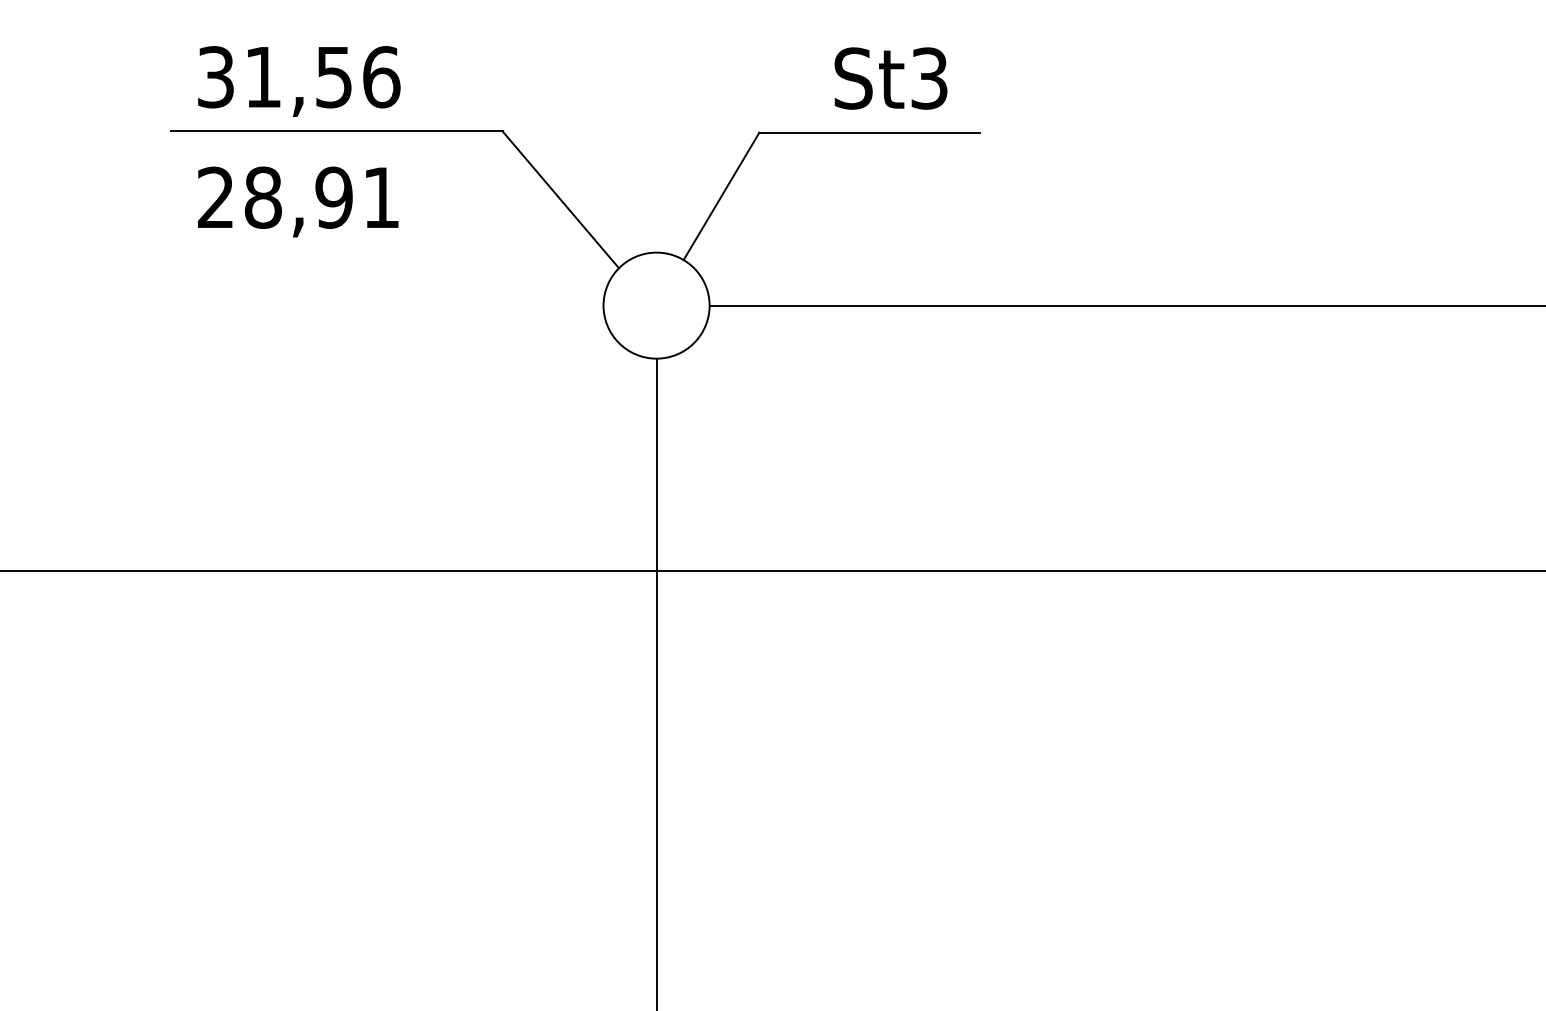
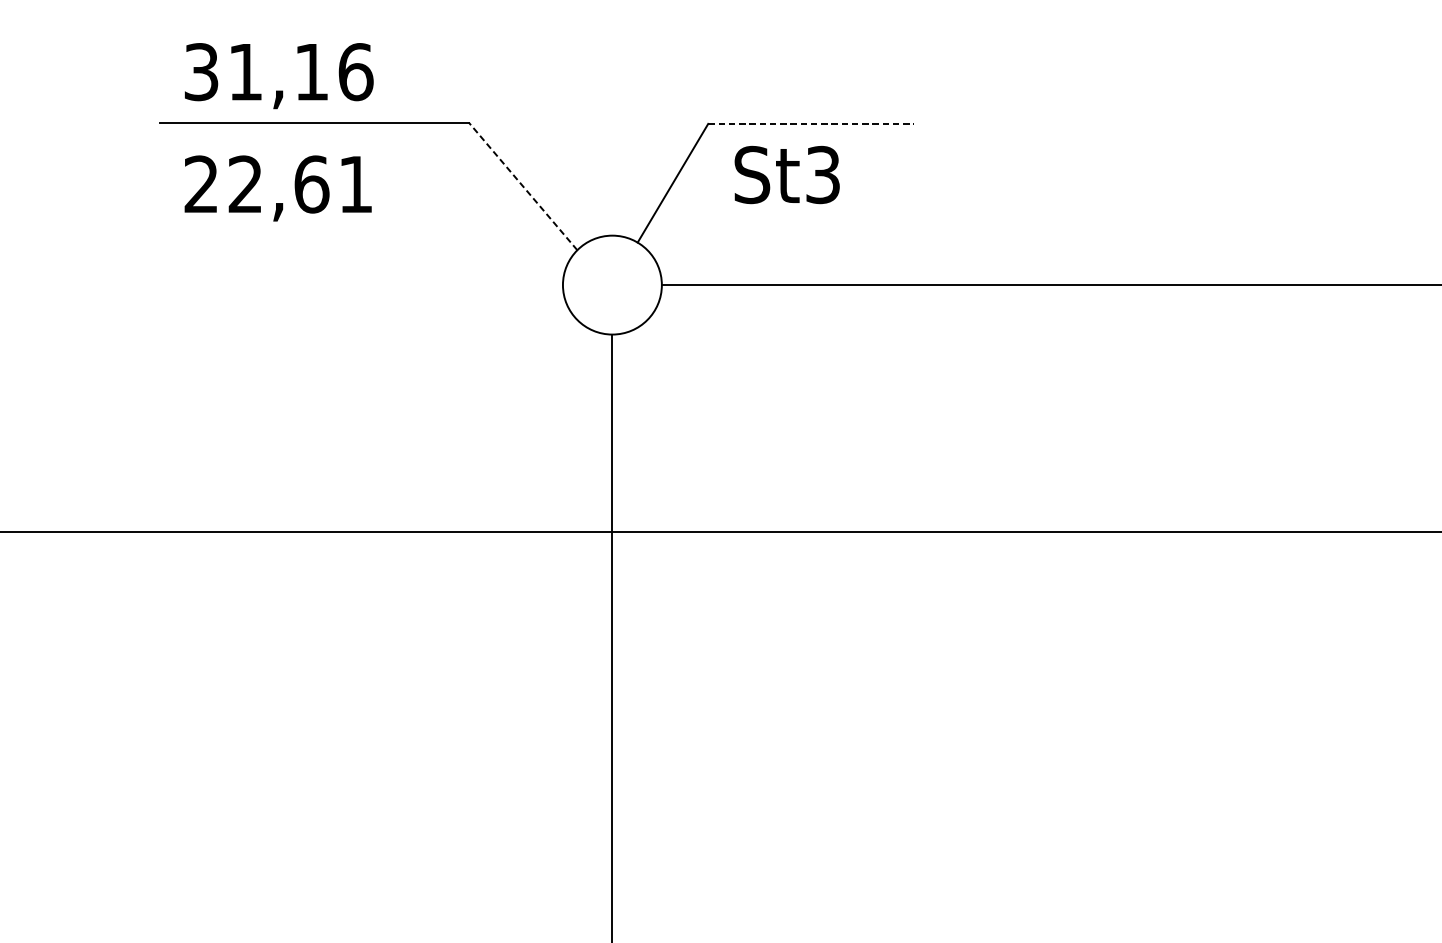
text: (333, 77) -> (311, 72), 31,56 -> 31,16
text: (890, 78) -> (786, 174), moved
line: (870, 132) -> (811, 123), solid -> dashed
text: (298, 197) -> (278, 184), 28,91 -> 22,61
line: (560, 199) -> (522, 186), solid -> dashed

